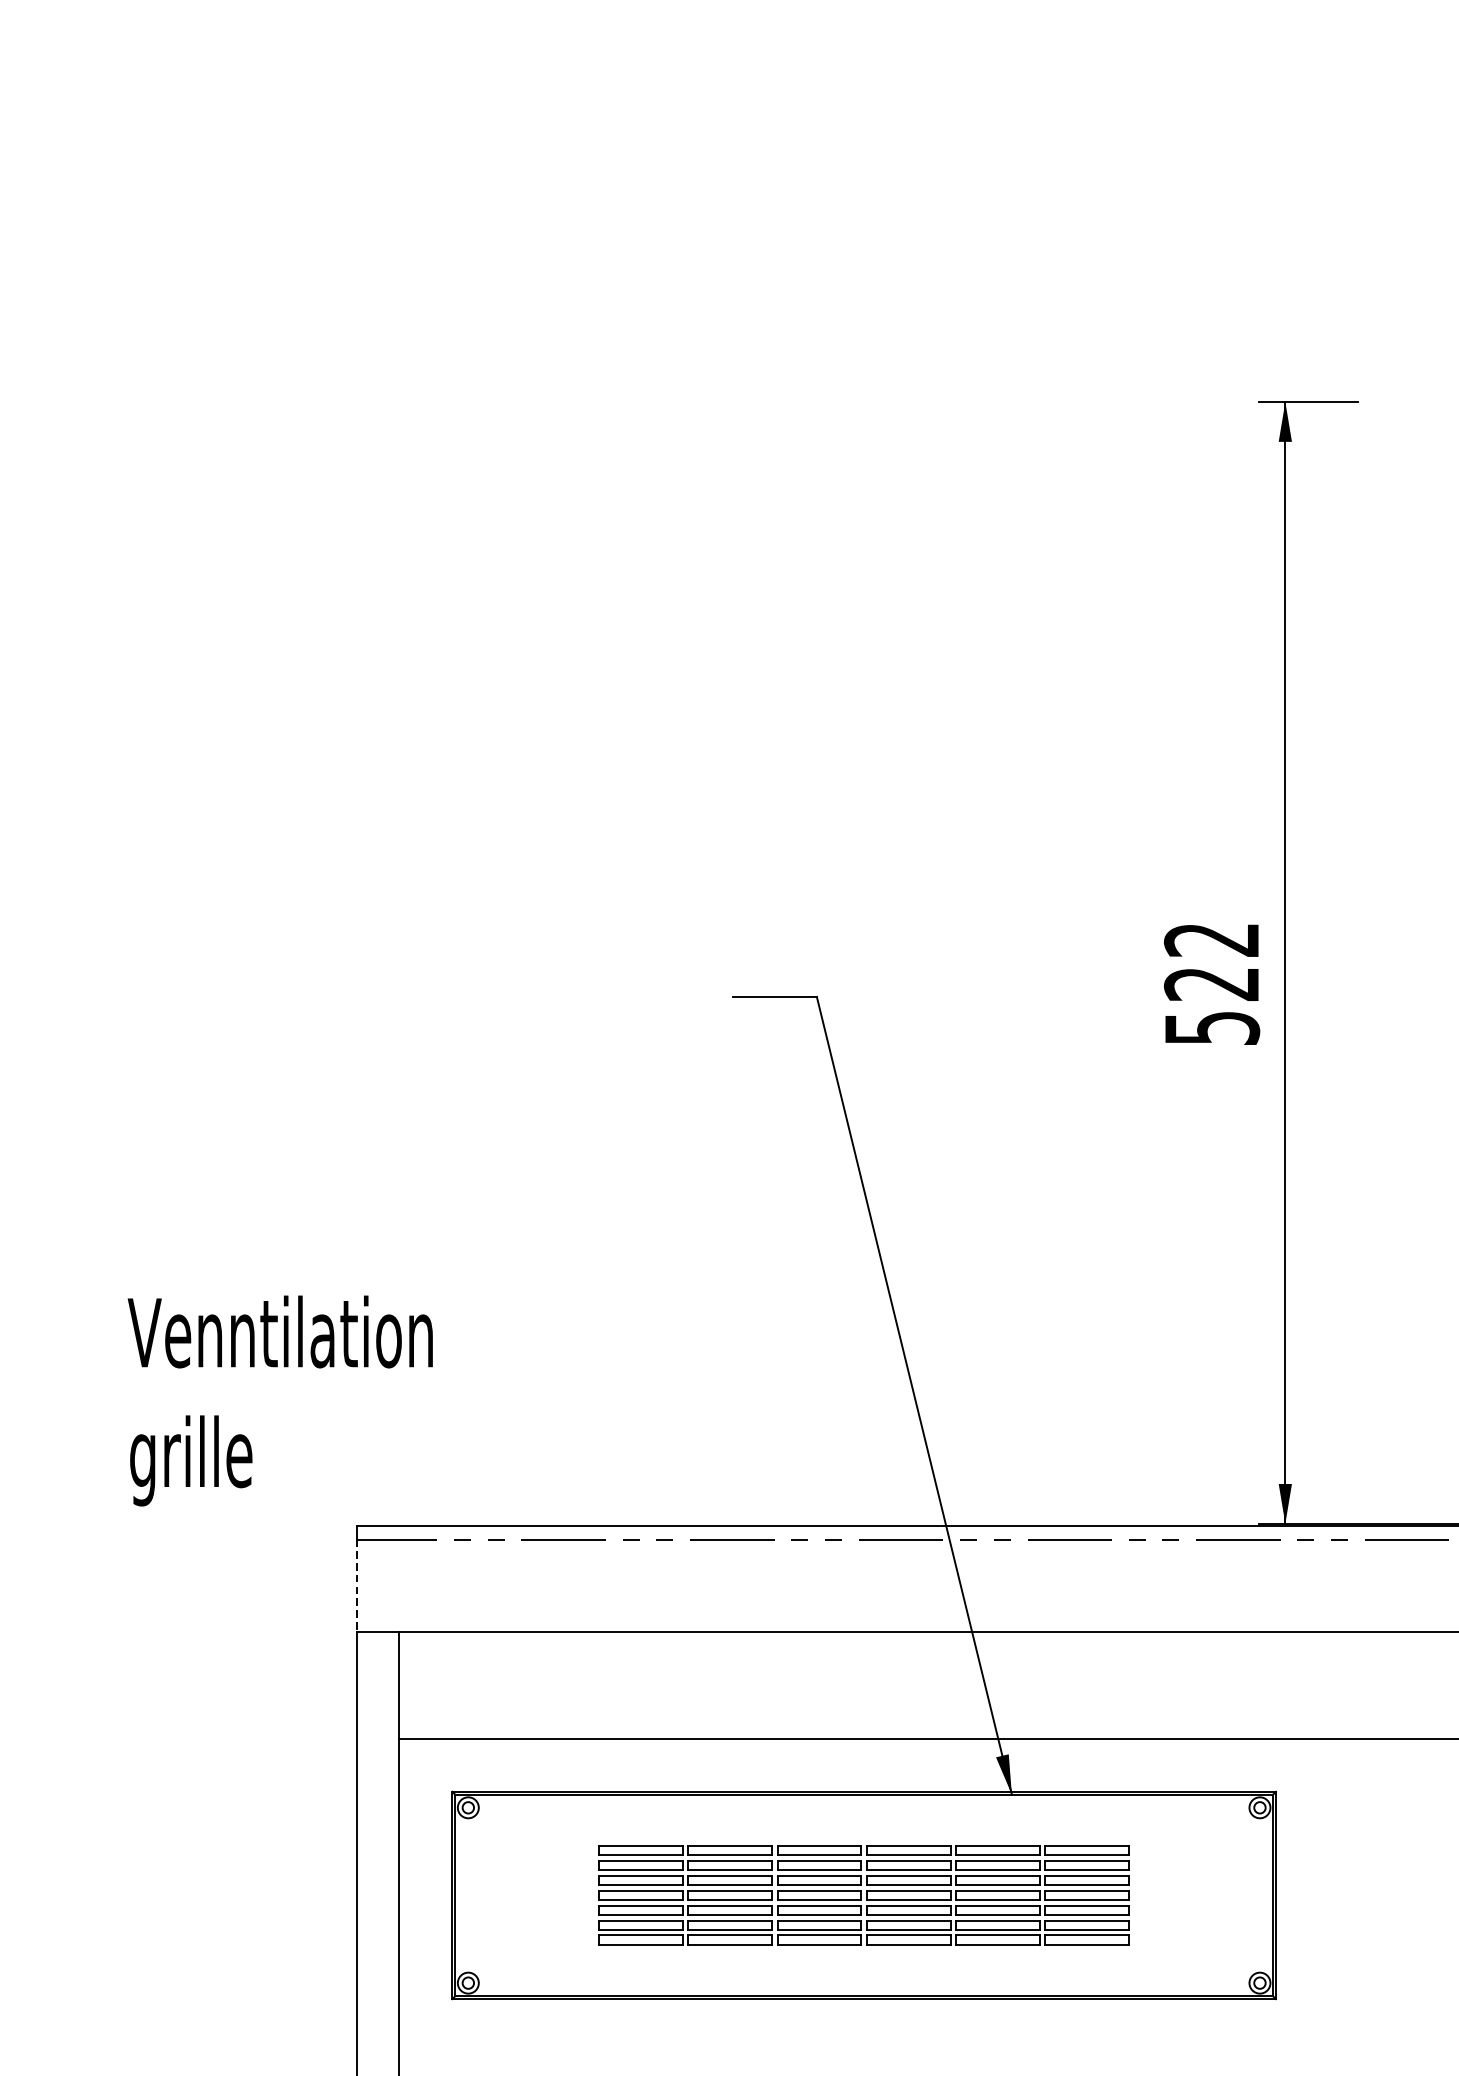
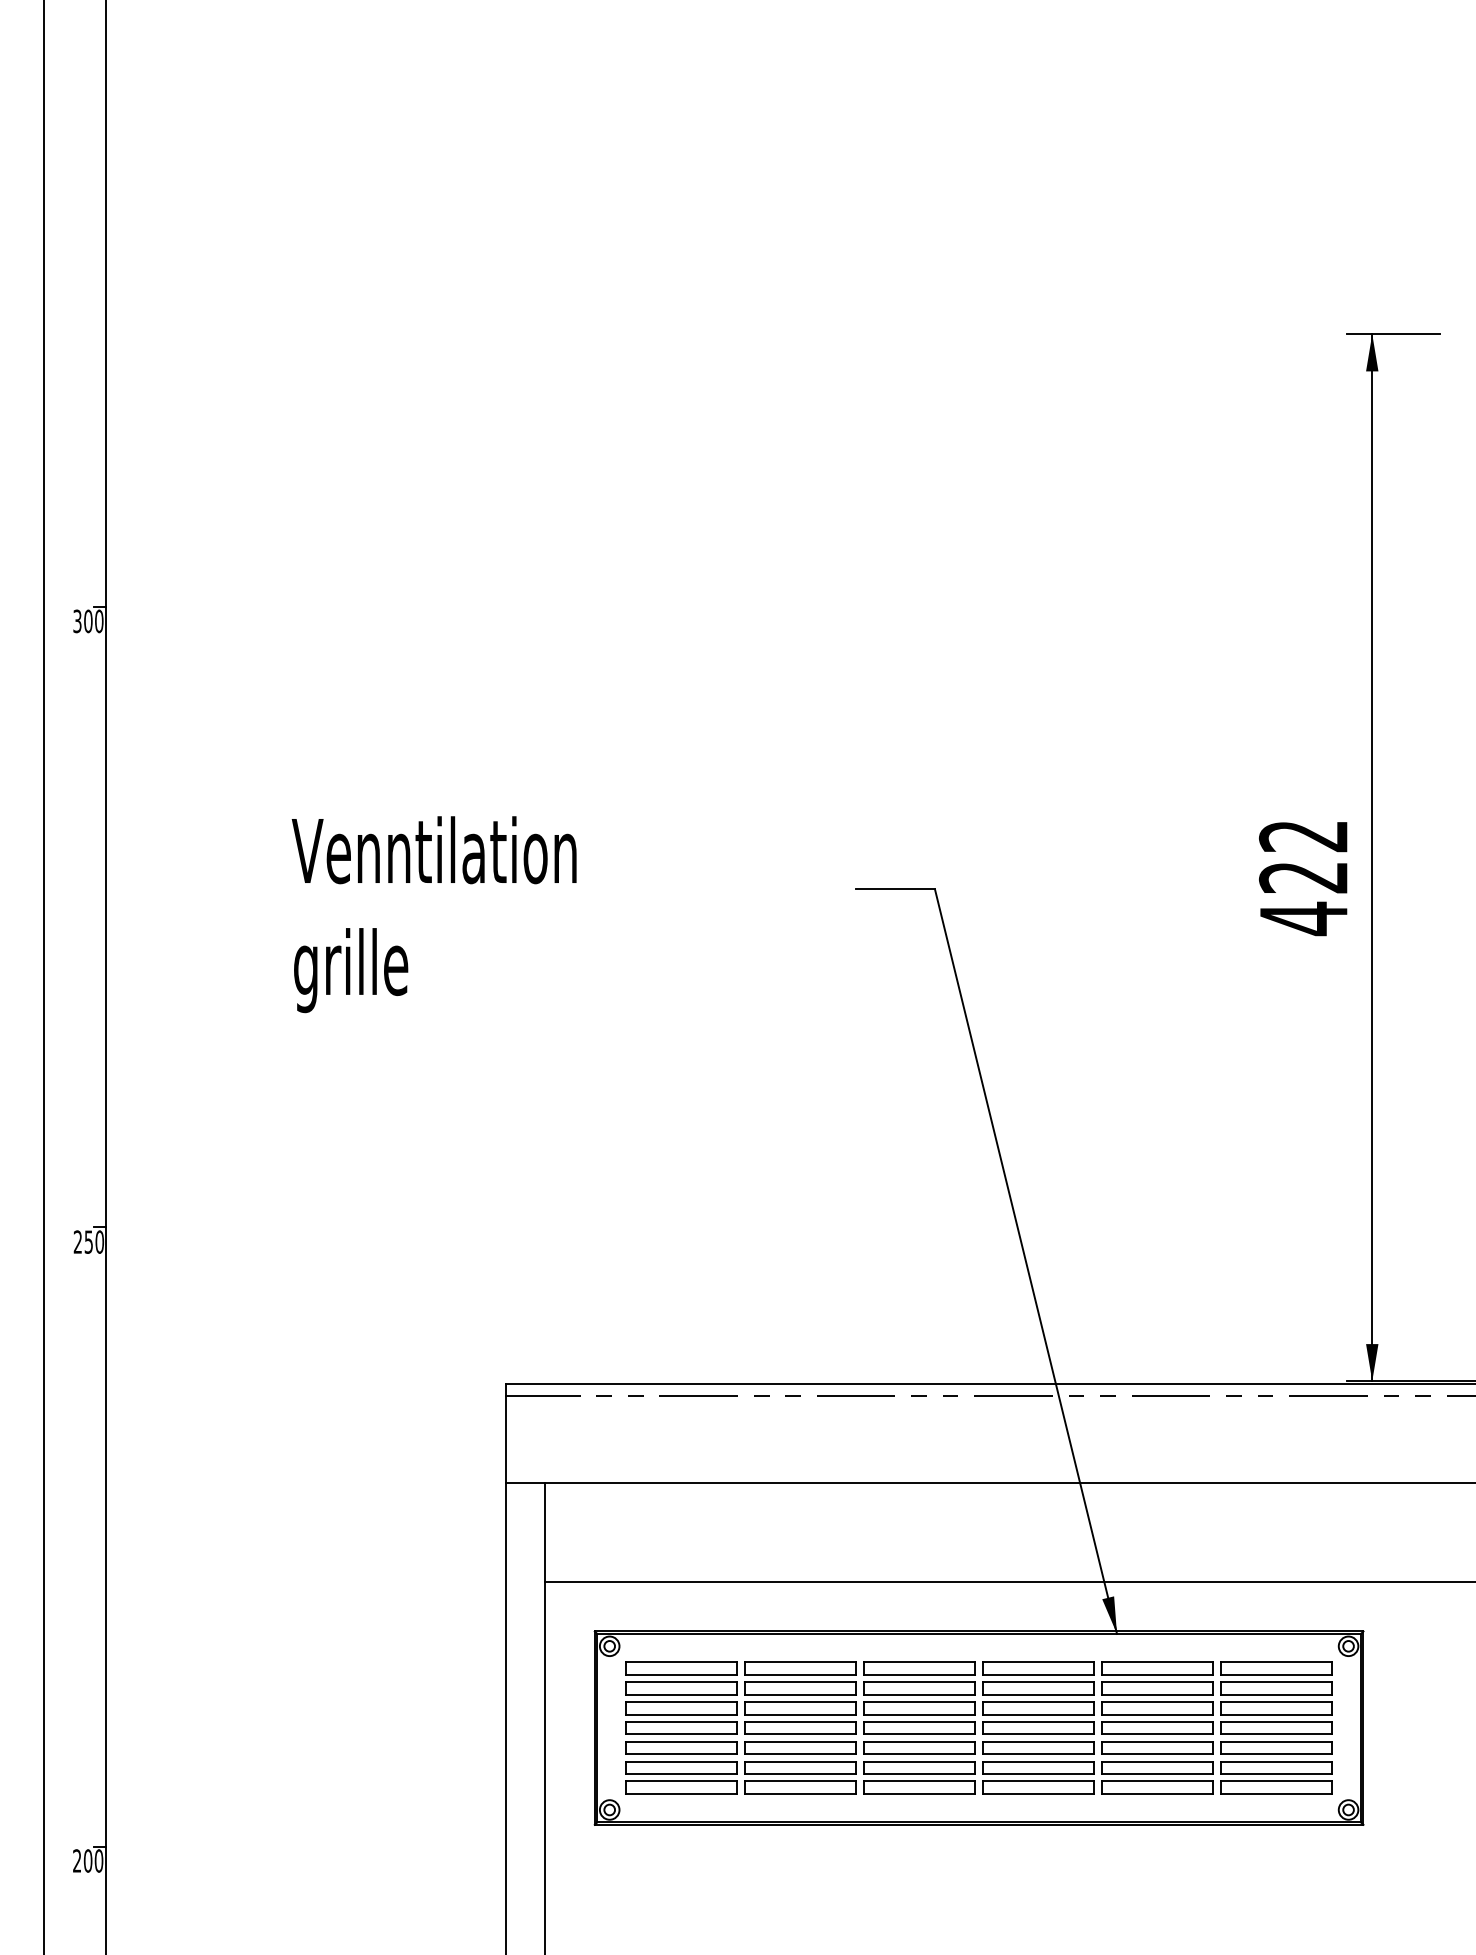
text: (1212, 1028) -> (1304, 918), 522 -> 422
text: (279, 1400) -> (433, 914), moved
line: (356, 1586) -> (505, 1439), dashed -> solid
part: (863, 1894) -> (978, 1727), size x1.43

